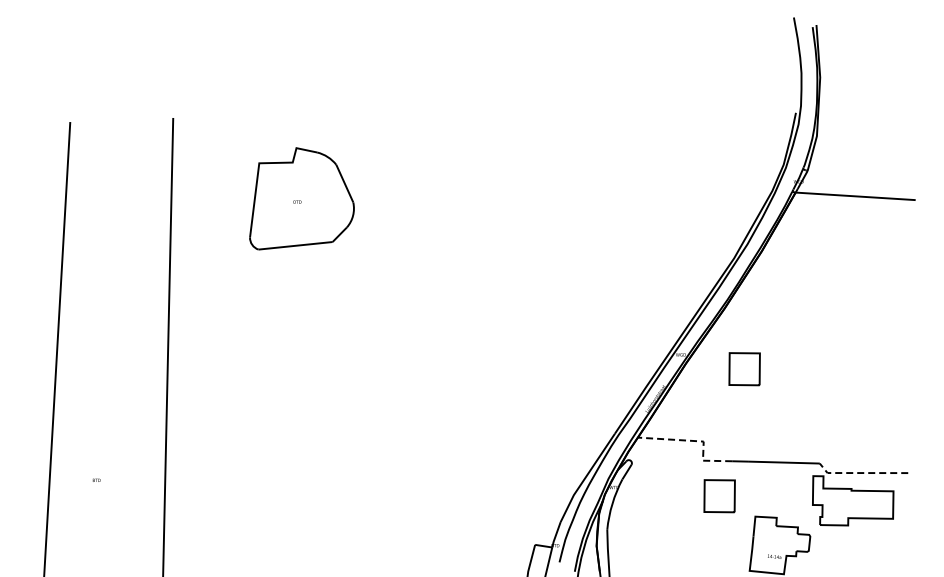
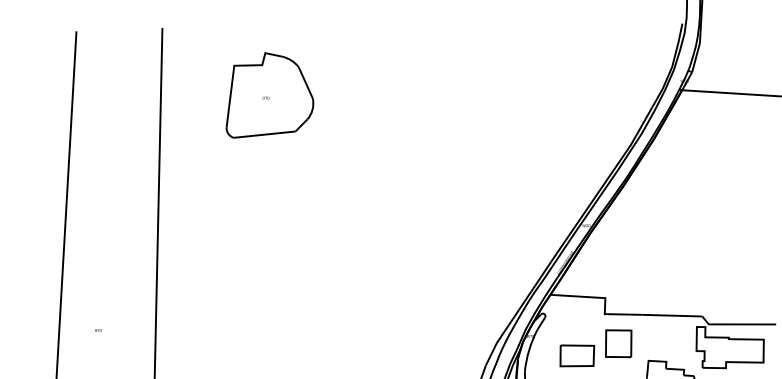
part: (744, 369) -> (639, 237), removed
line: (696, 441) -> (599, 298), dashed -> solid
line: (860, 473) -> (736, 324), dashed -> solid
part: (670, 510) -> (577, 355), added

